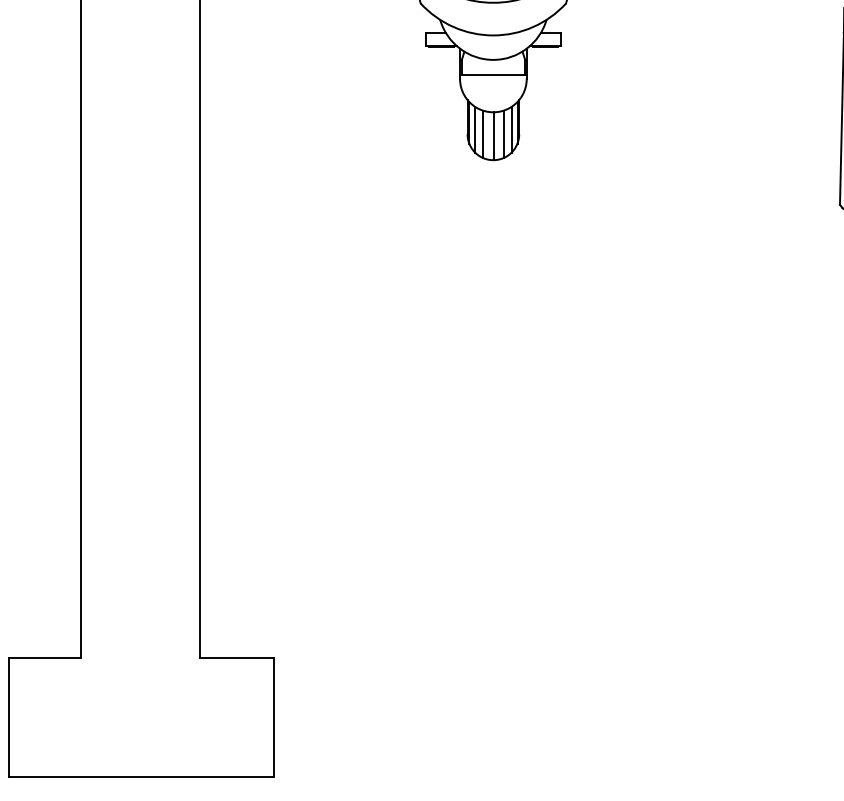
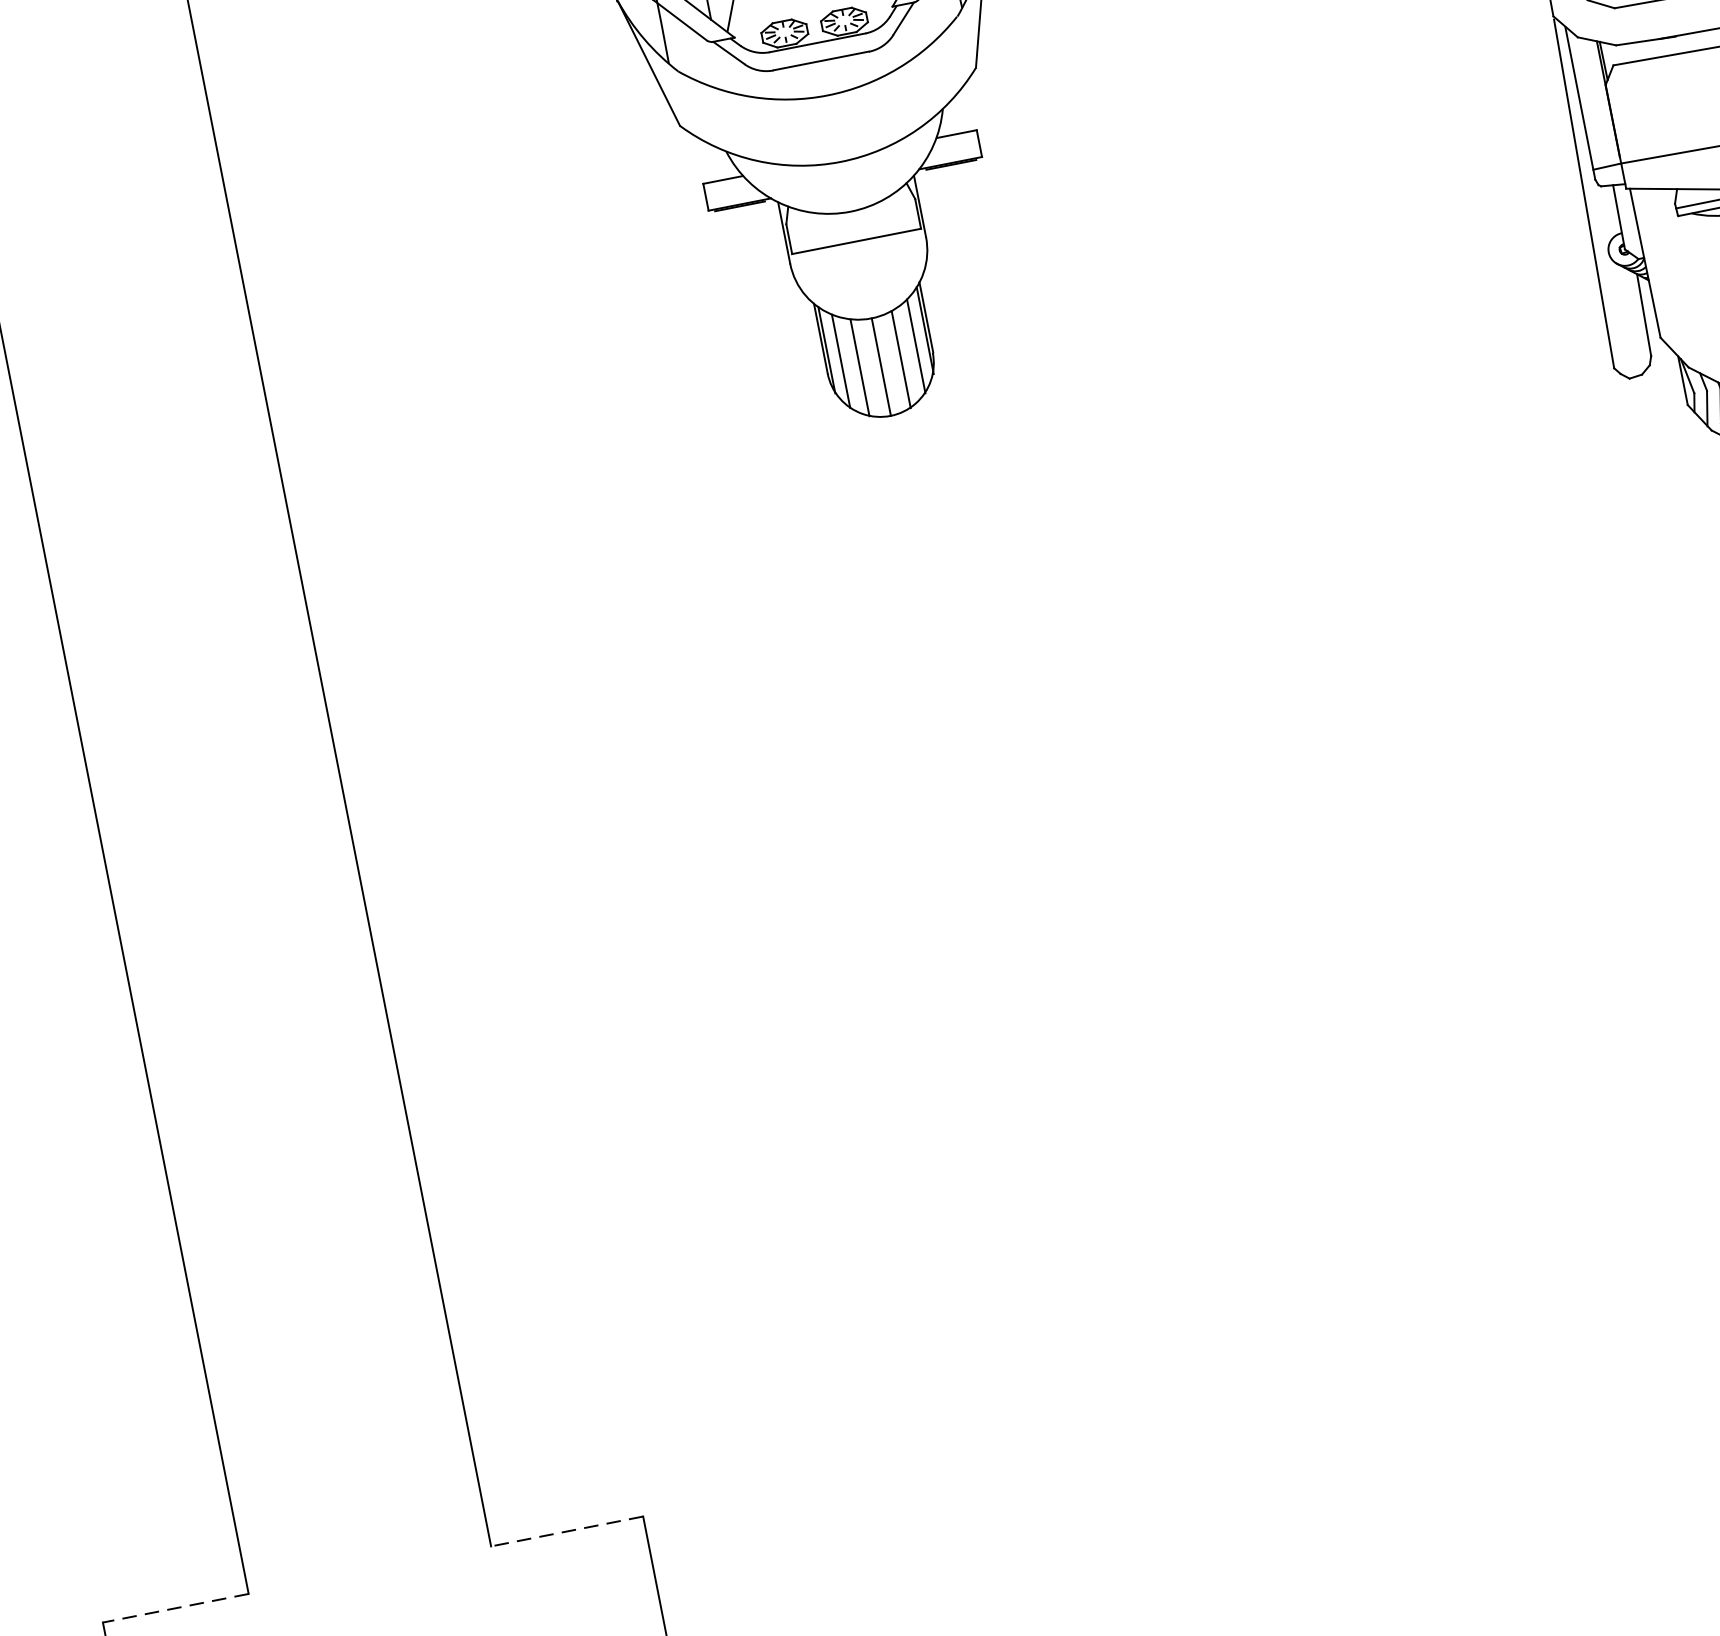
line: (44, 657) -> (175, 1607), solid -> dashed
line: (236, 657) -> (566, 1531), solid -> dashed

